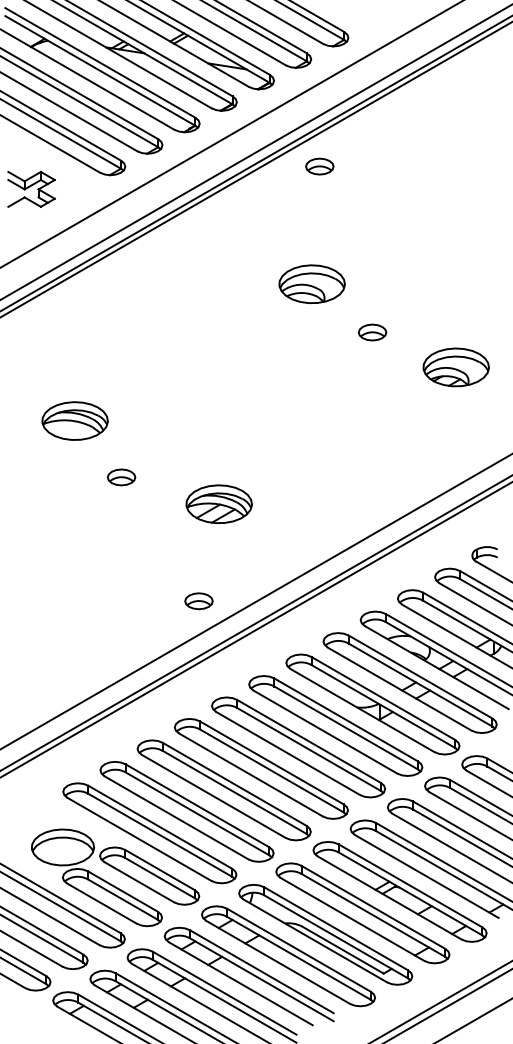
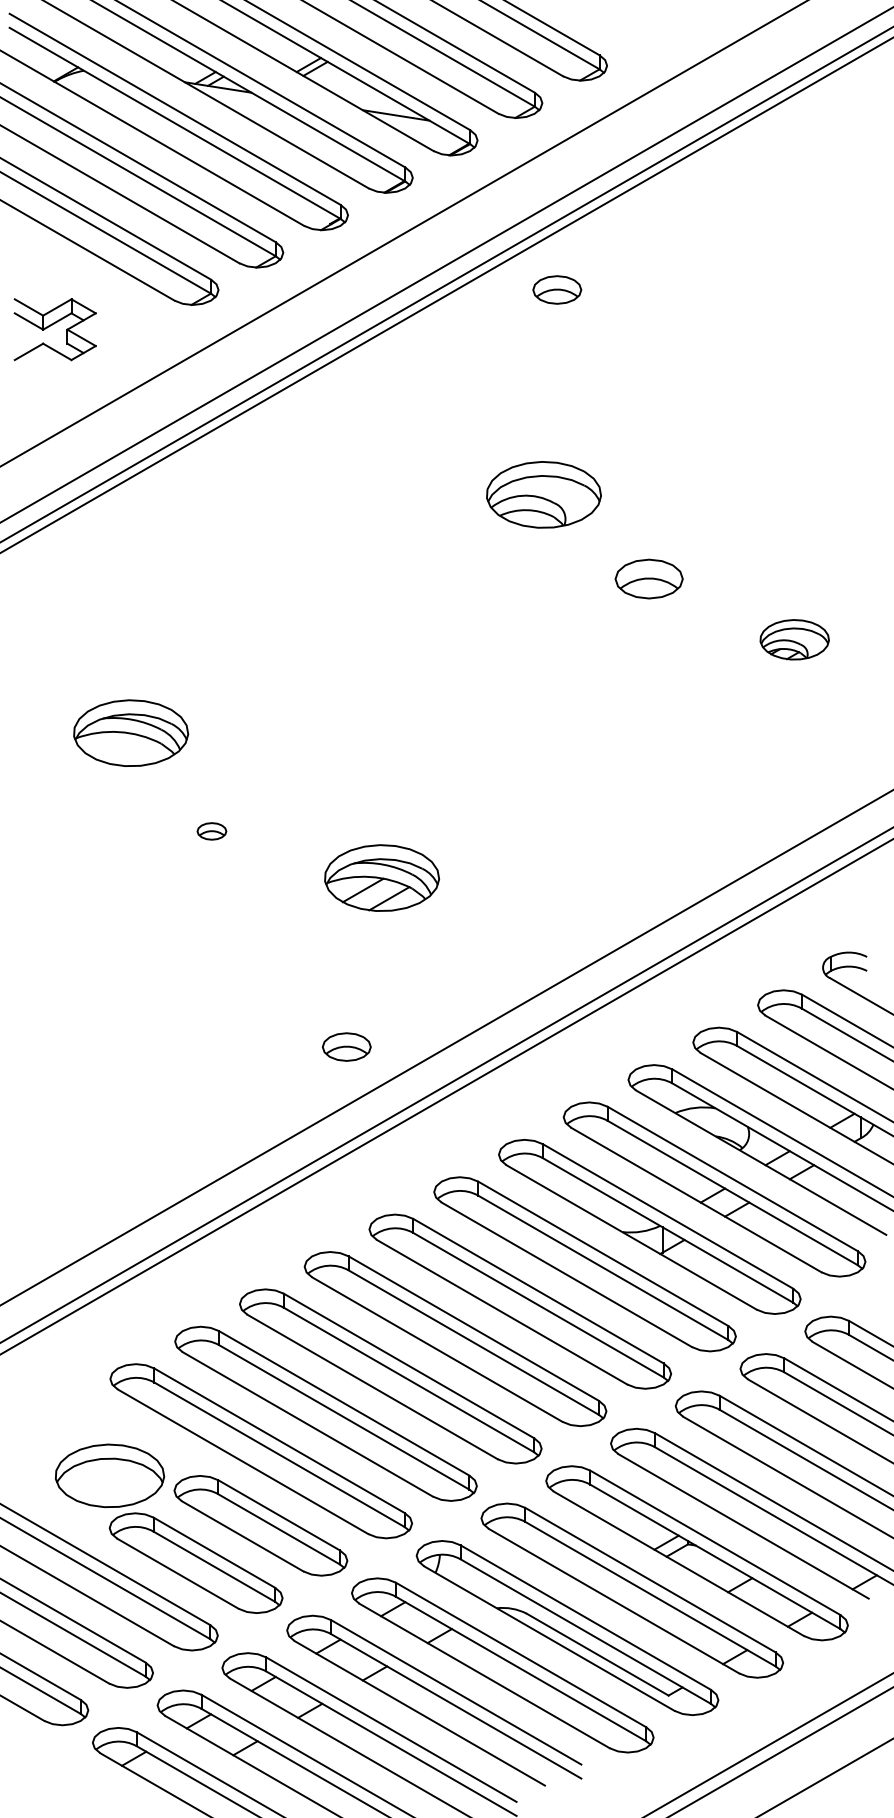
part: (372, 332) -> (649, 578), size x1.4
part: (455, 367) -> (793, 639), size x0.6
part: (121, 477) -> (211, 831), size x0.6

